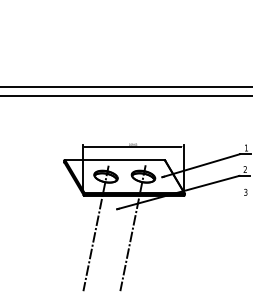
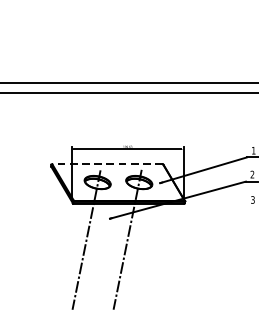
line: (115, 160) -> (108, 164), solid -> dashed

